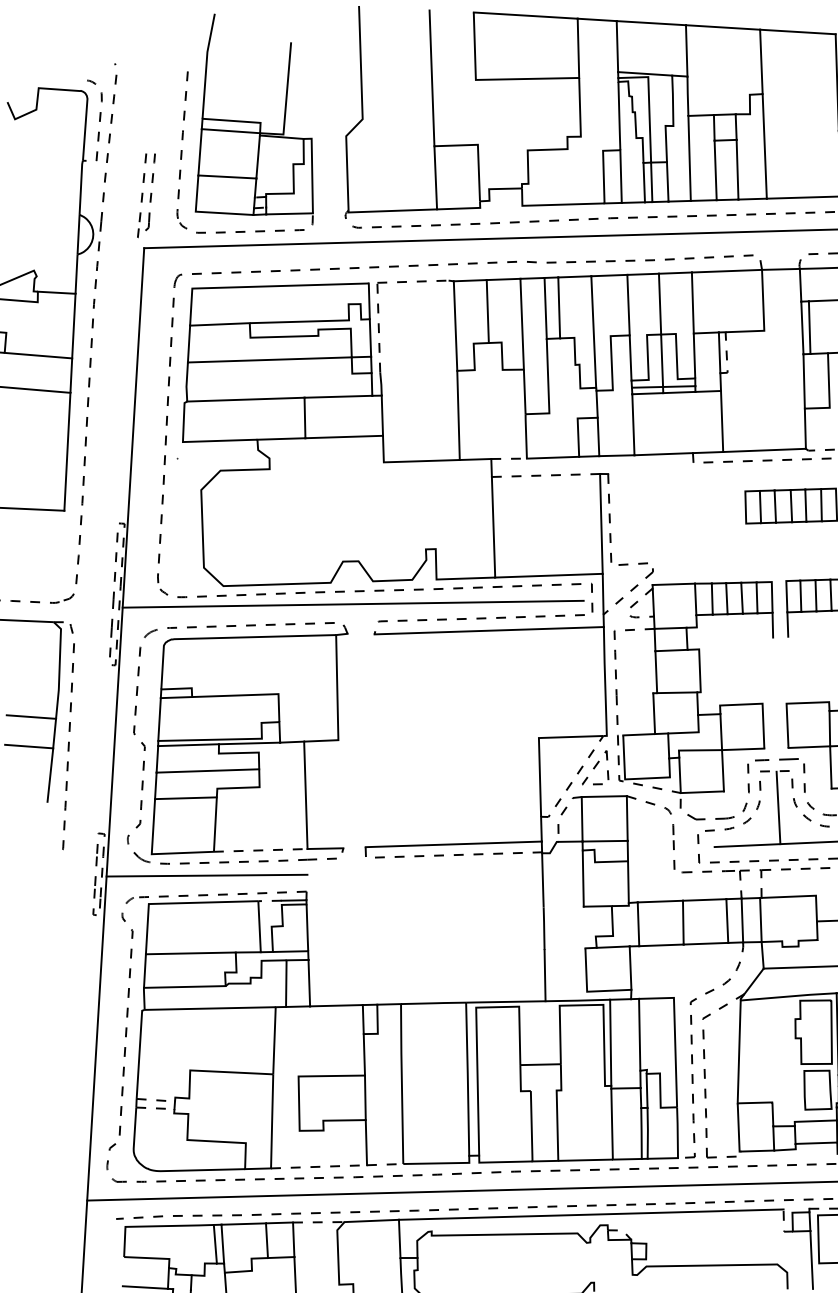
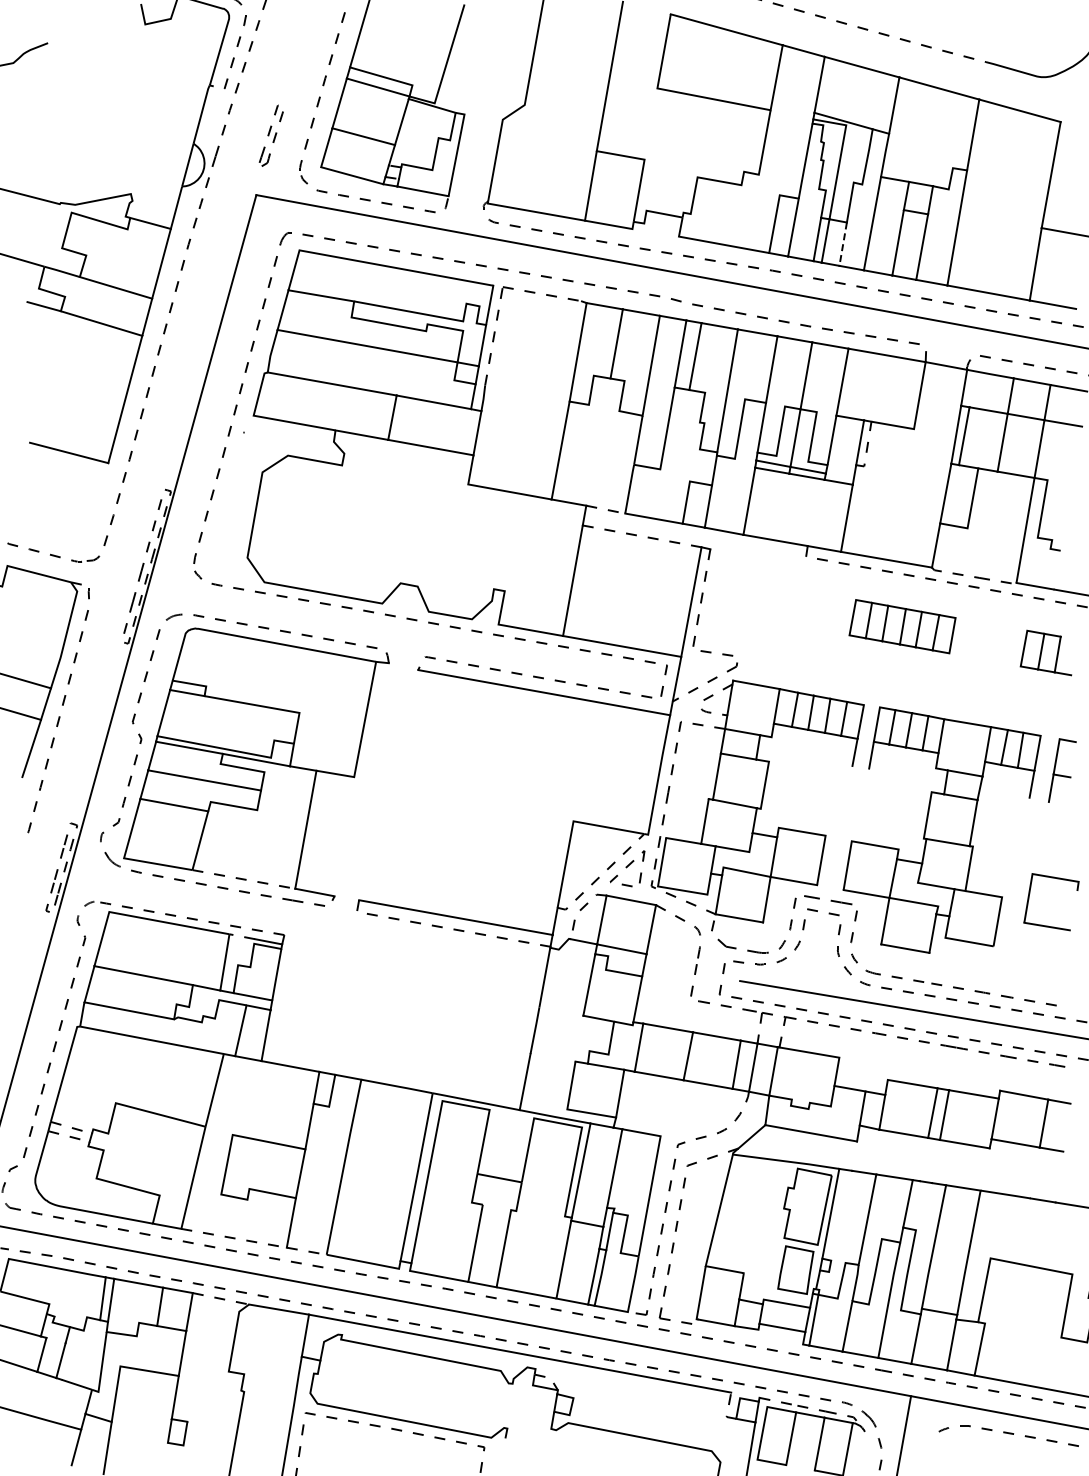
line: (668, 182) -> (843, 244), solid -> dashed
part: (145, 195) -> (270, 137), size x0.7
line: (352, 603) -> (401, 631), removed
line: (778, 808) -> (818, 953), removed
line: (207, 875) -> (179, 894), removed

